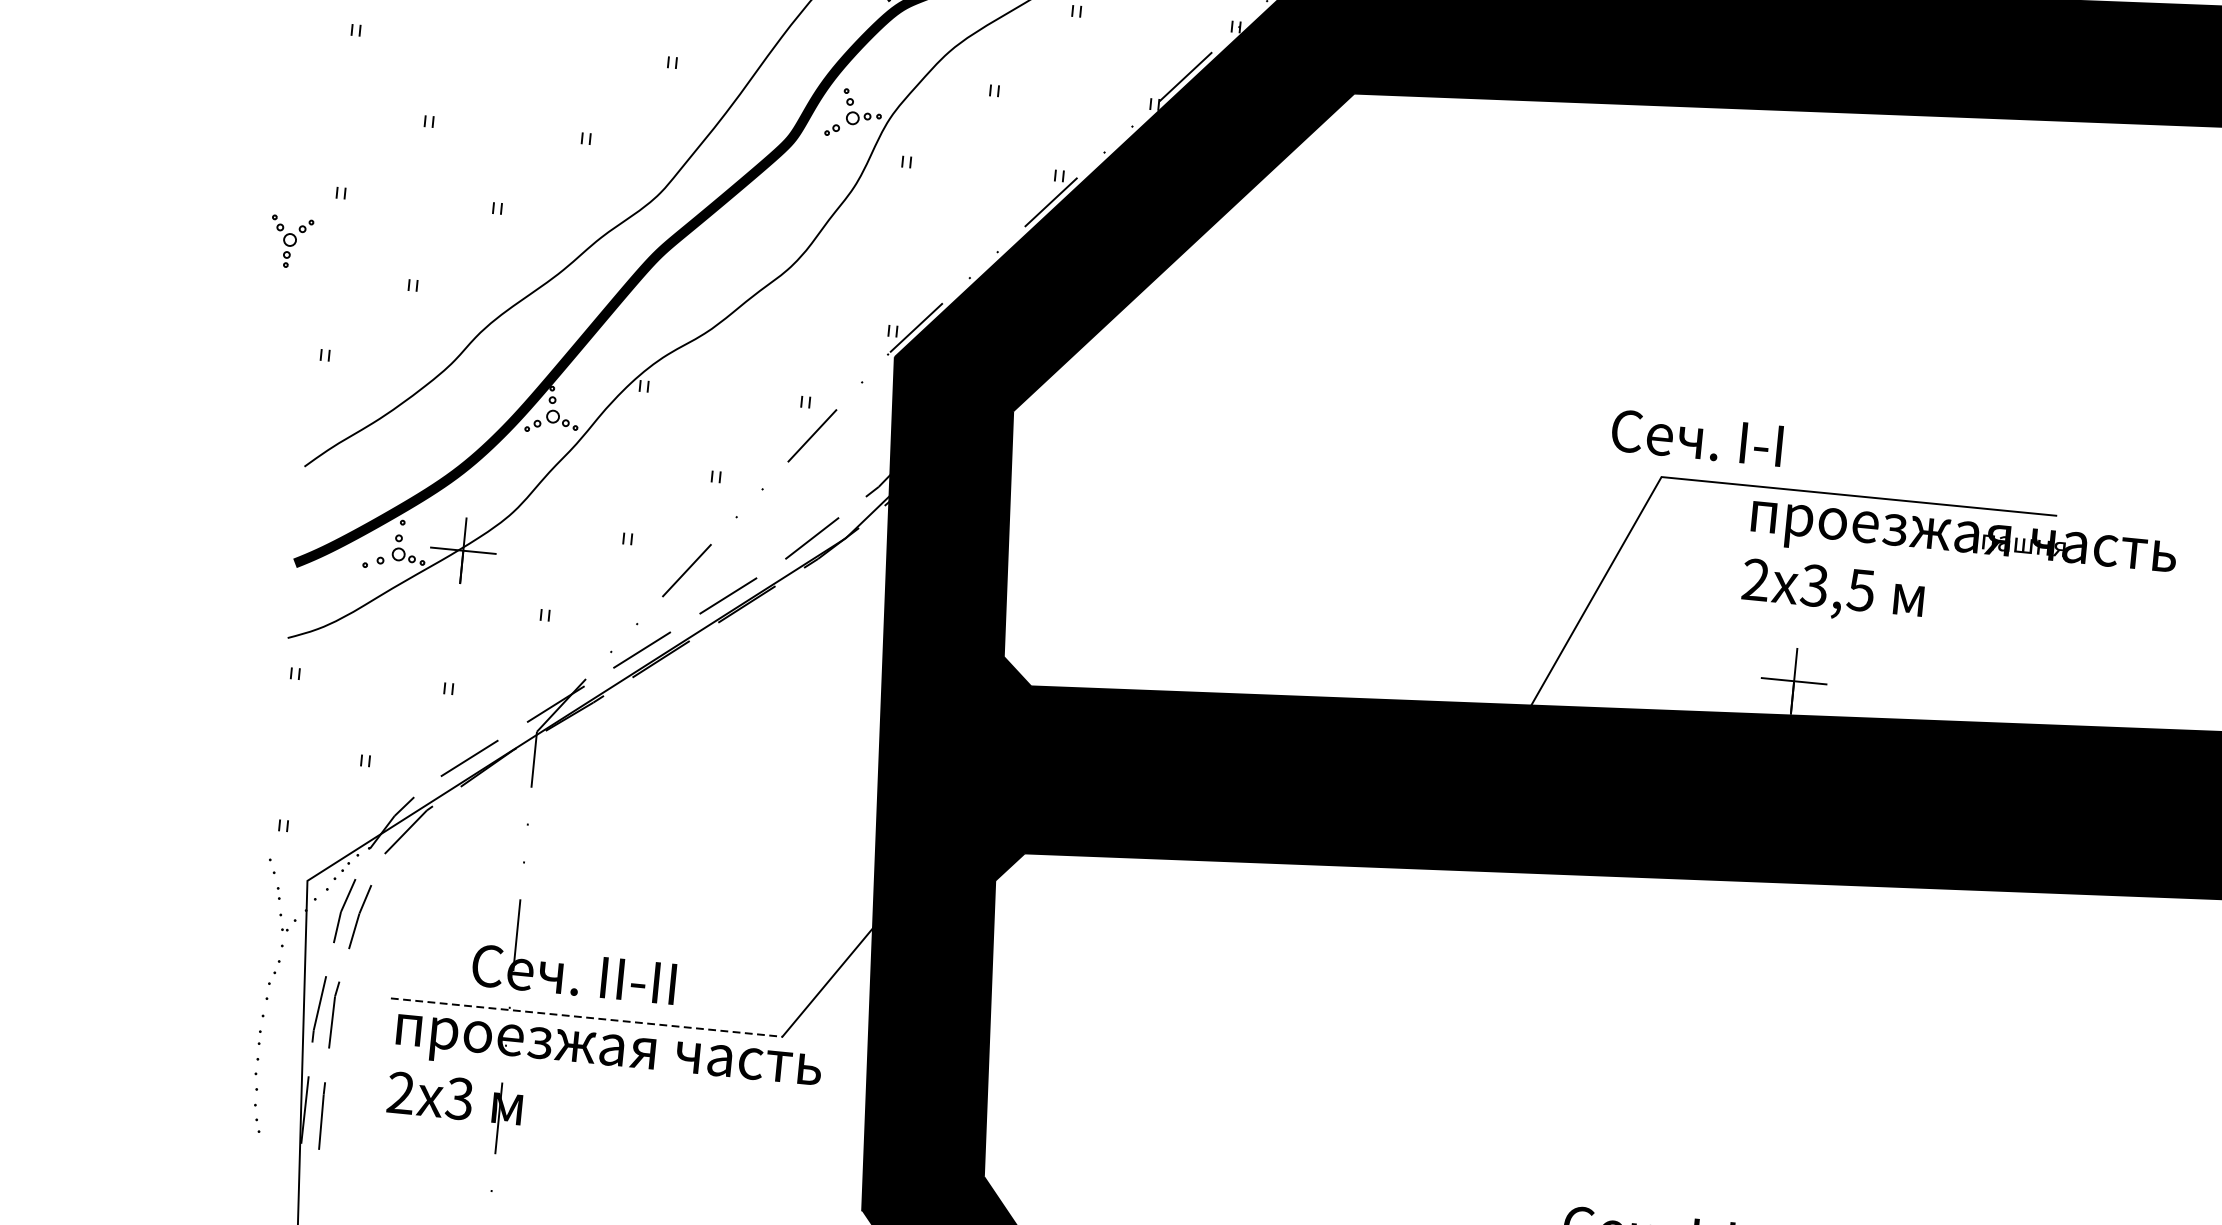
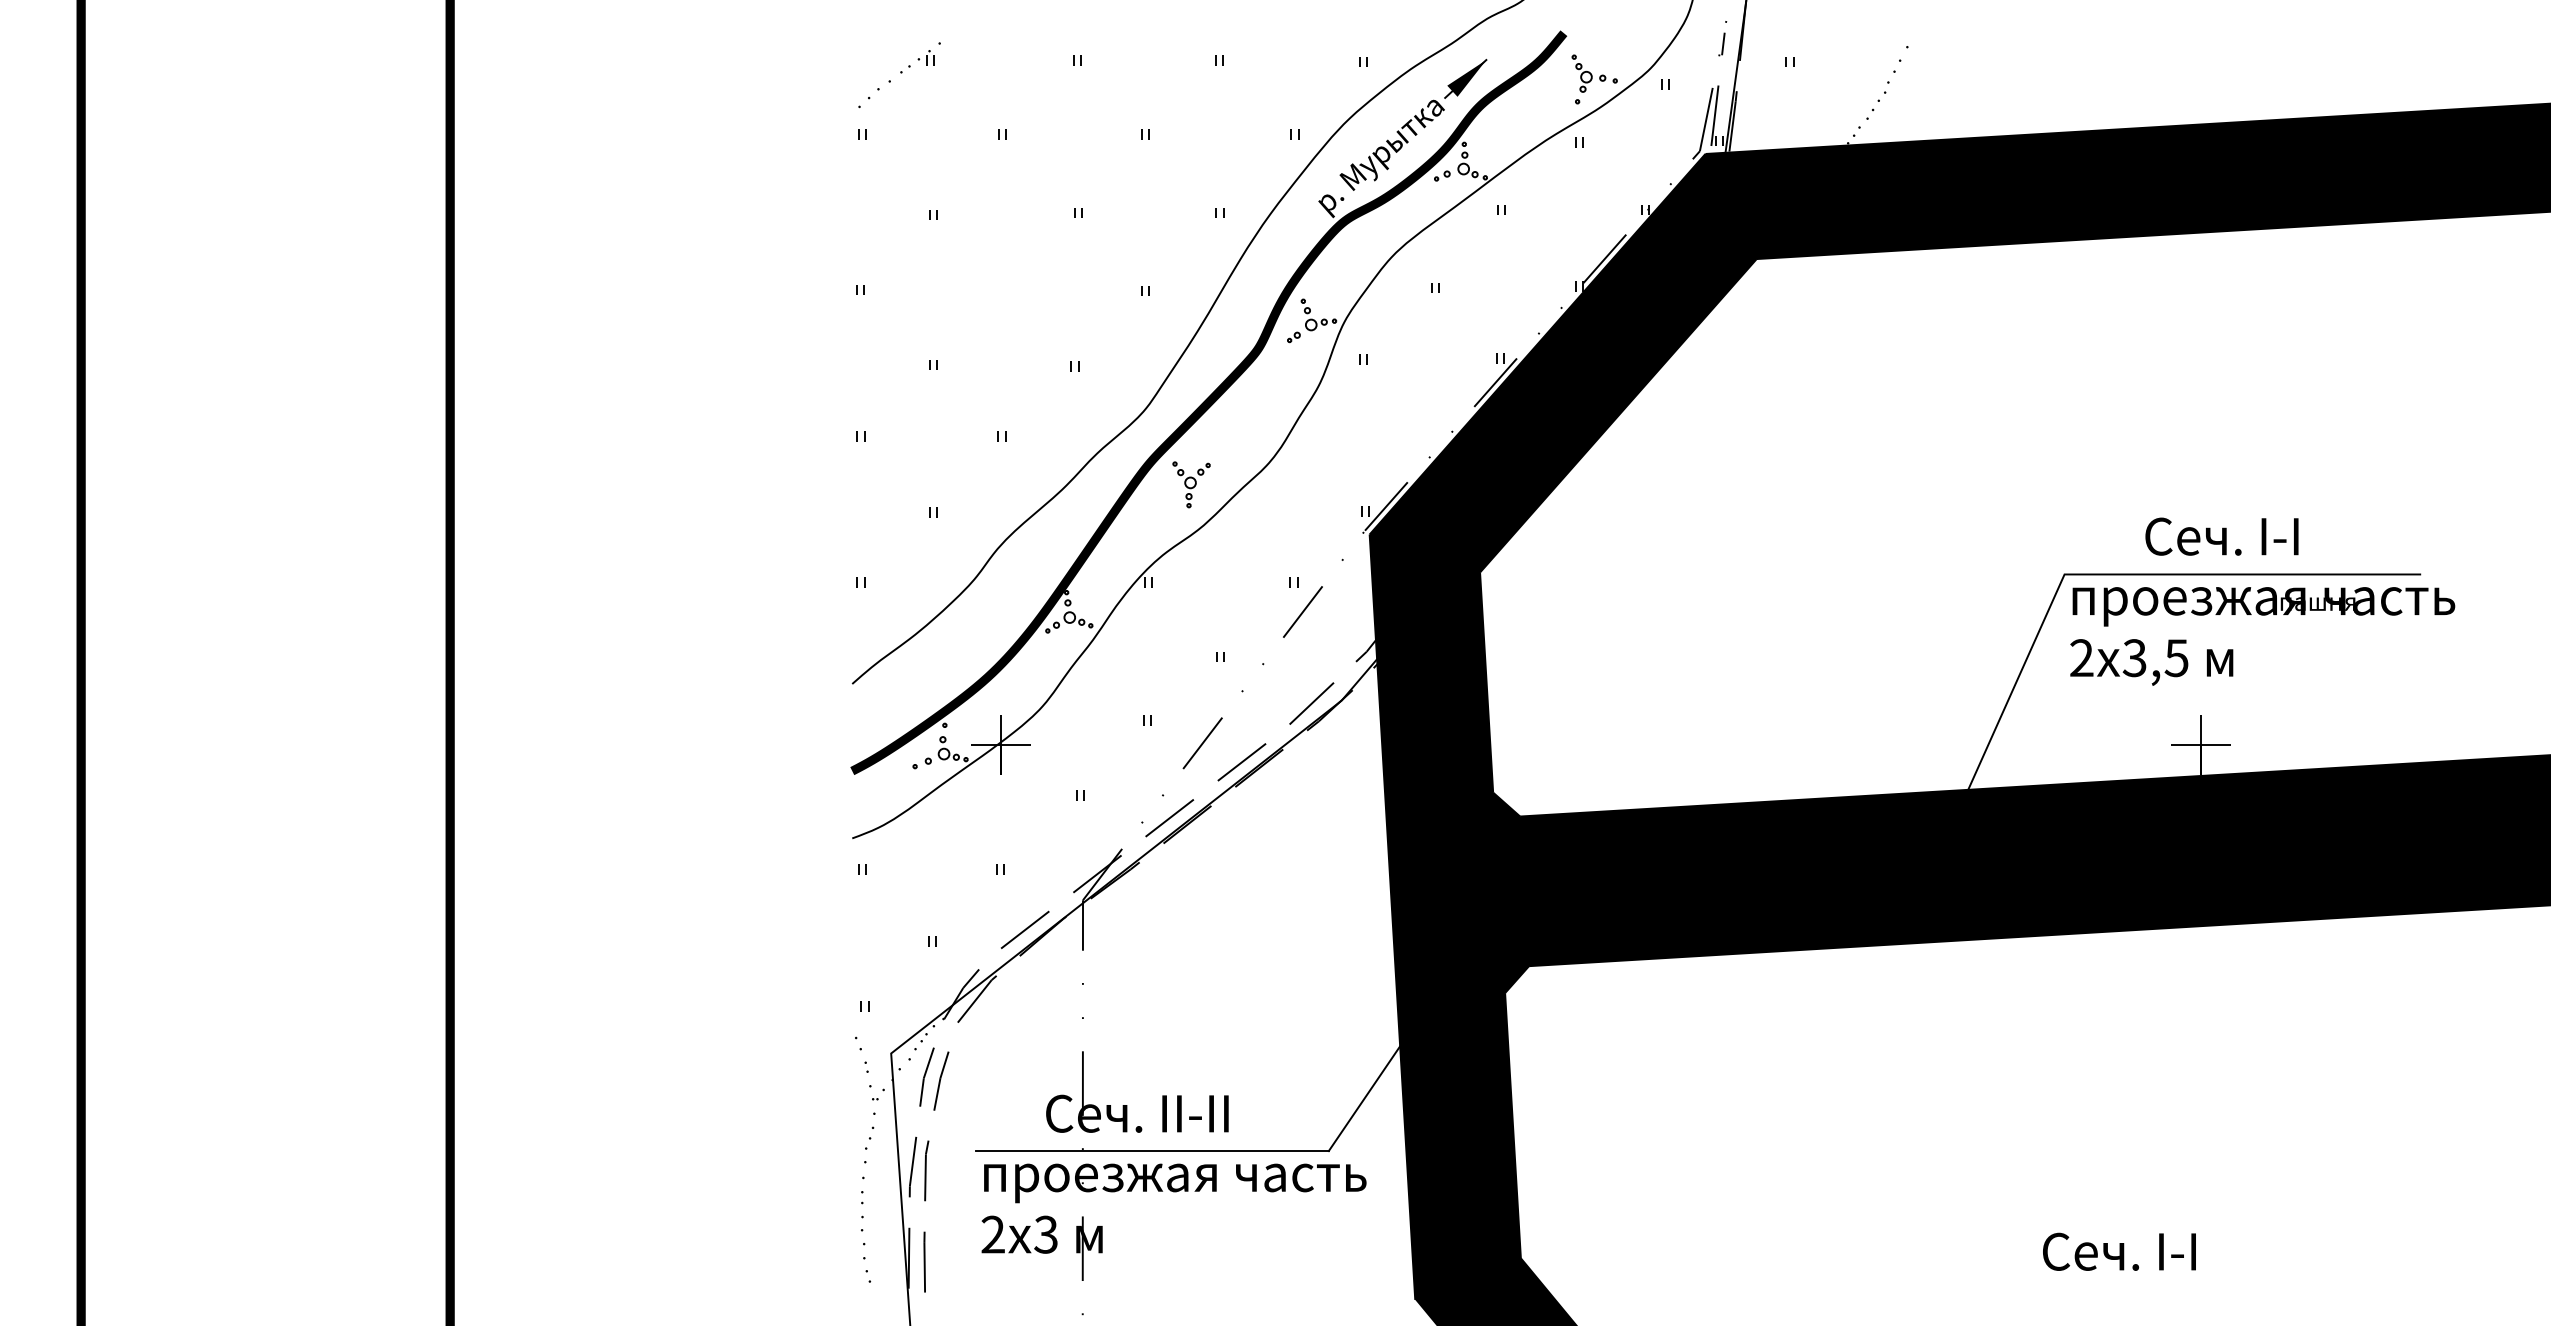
part: (290, 241) -> (1191, 484), moved
text: (1696, 437) -> (2221, 536), moved
text: (1958, 575) -> (2262, 636), moved
line: (586, 1018) -> (1152, 1151), dashed -> solid

